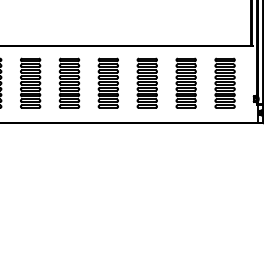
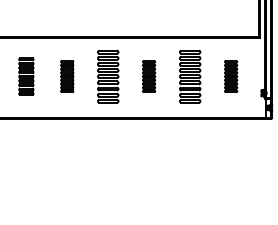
part: (30, 82) -> (26, 75), size x0.7
part: (69, 82) -> (67, 75), size x0.6
part: (146, 82) -> (148, 75), size x0.6
part: (224, 82) -> (230, 75), size x0.6

